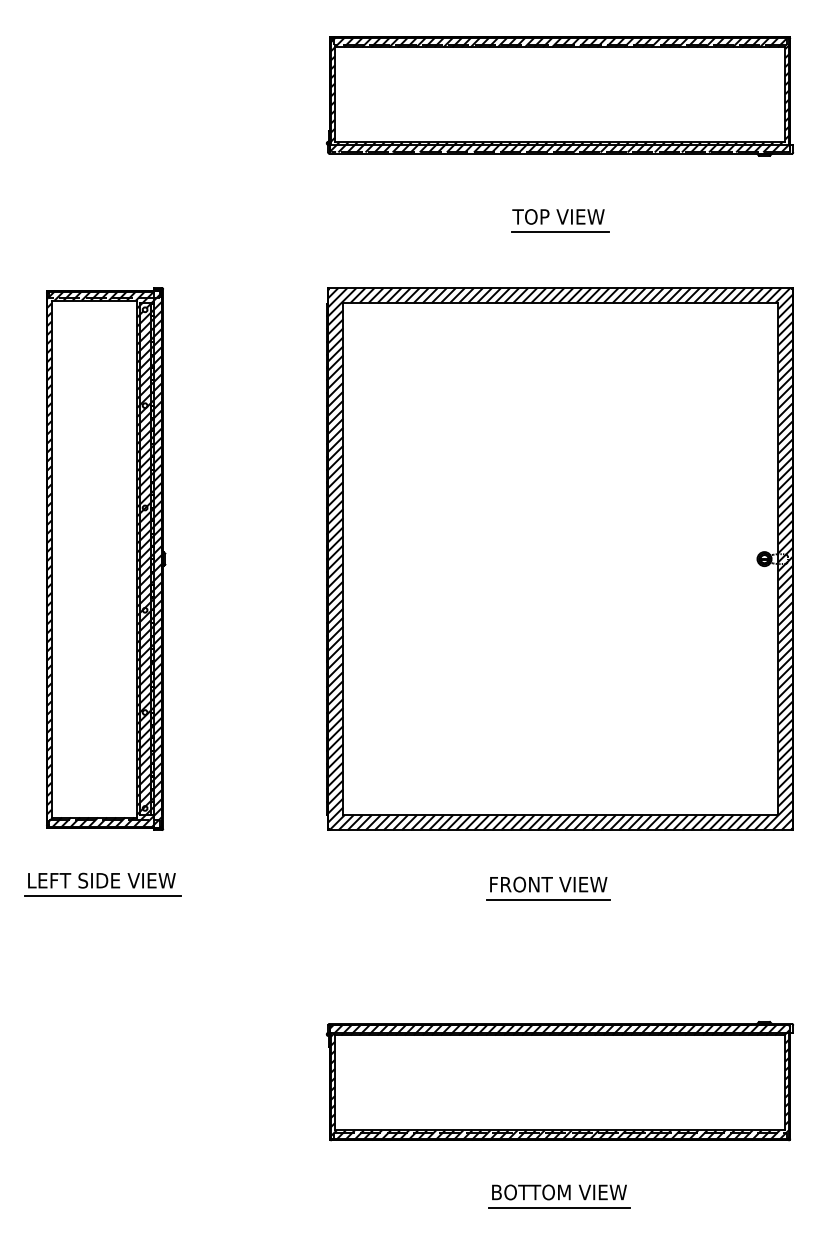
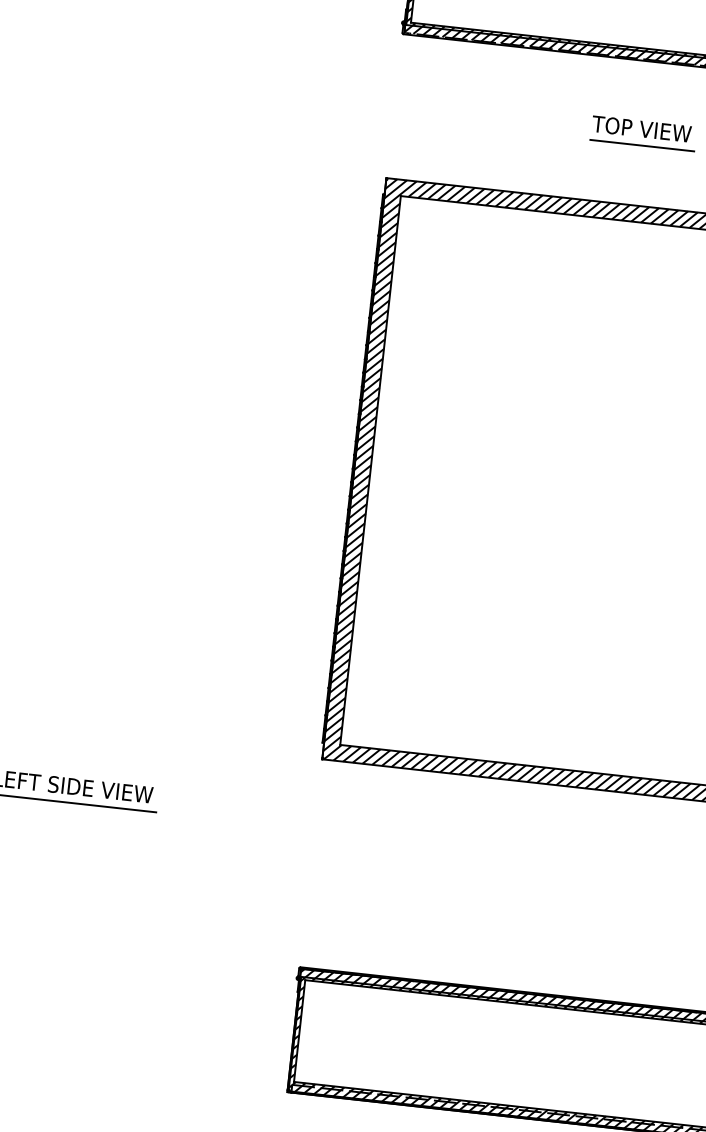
part: (106, 558) -> (116, 441), removed
part: (548, 888) -> (551, 847), removed

